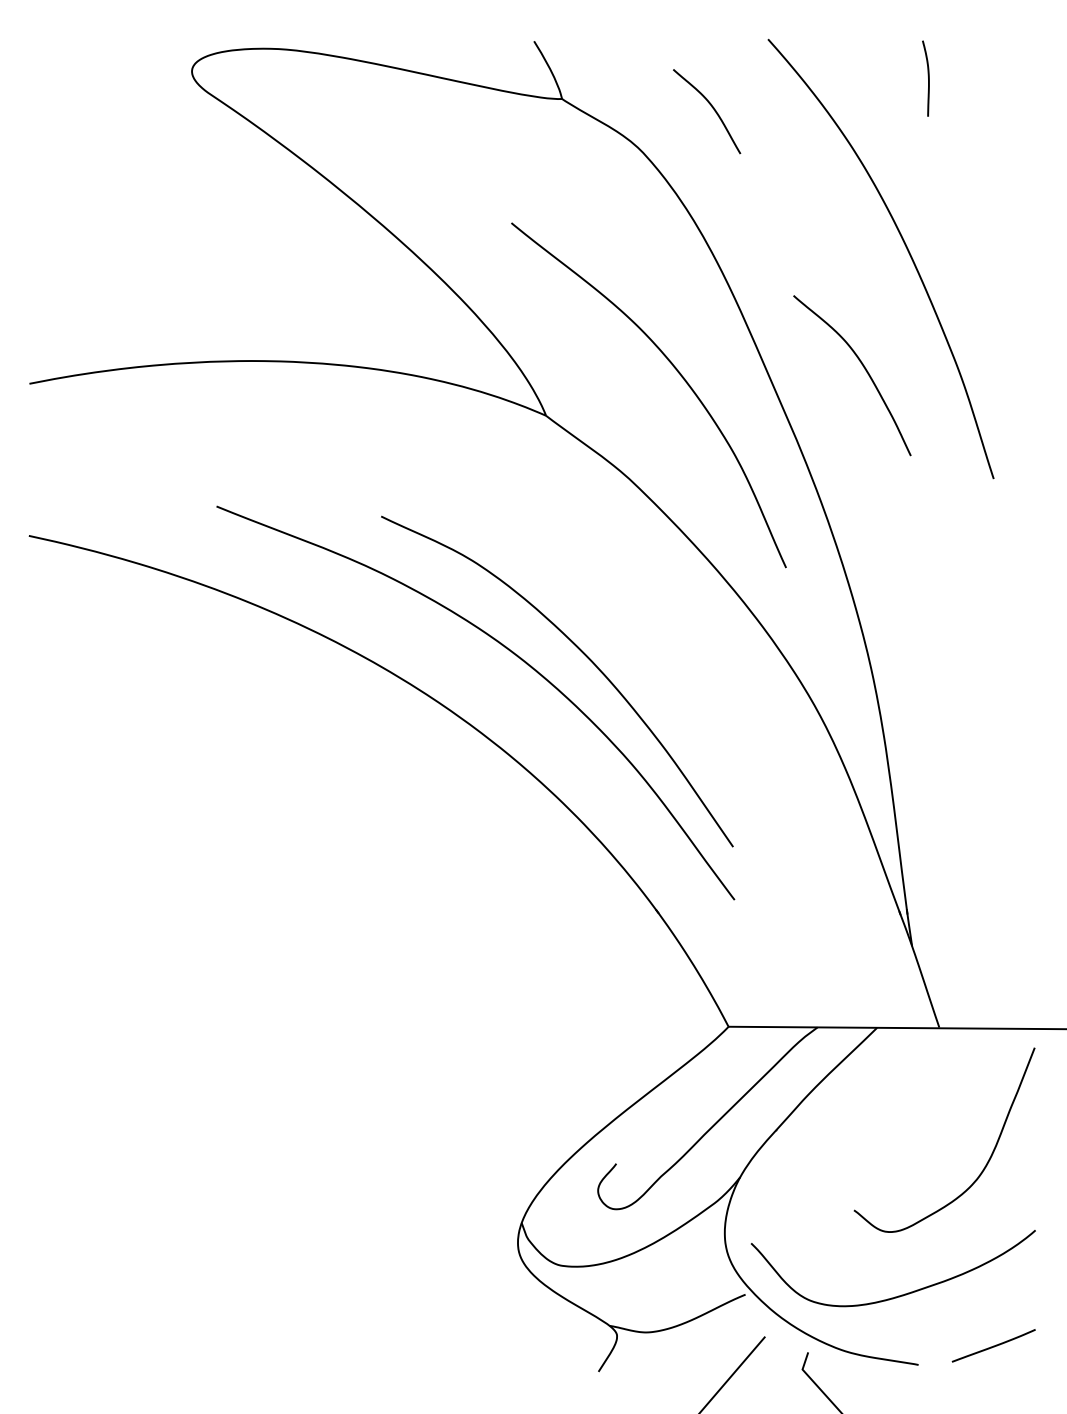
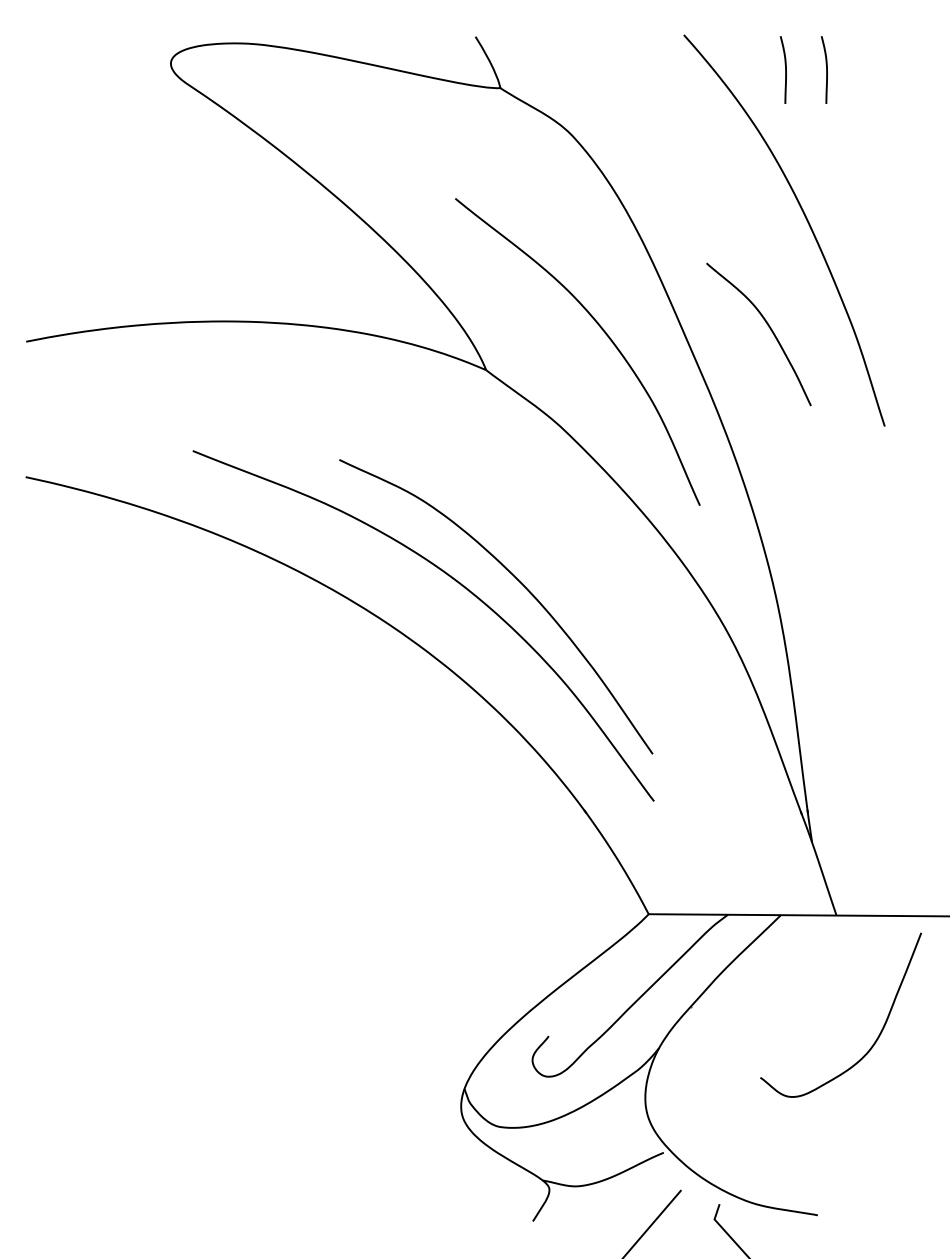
curve: (882, 78) -> (785, 69), added
curve: (711, 107) -> (633, 95), removed
curve: (901, 1294) -> (802, 1152), removed
line: (993, 1346) -> (884, 1198), removed

